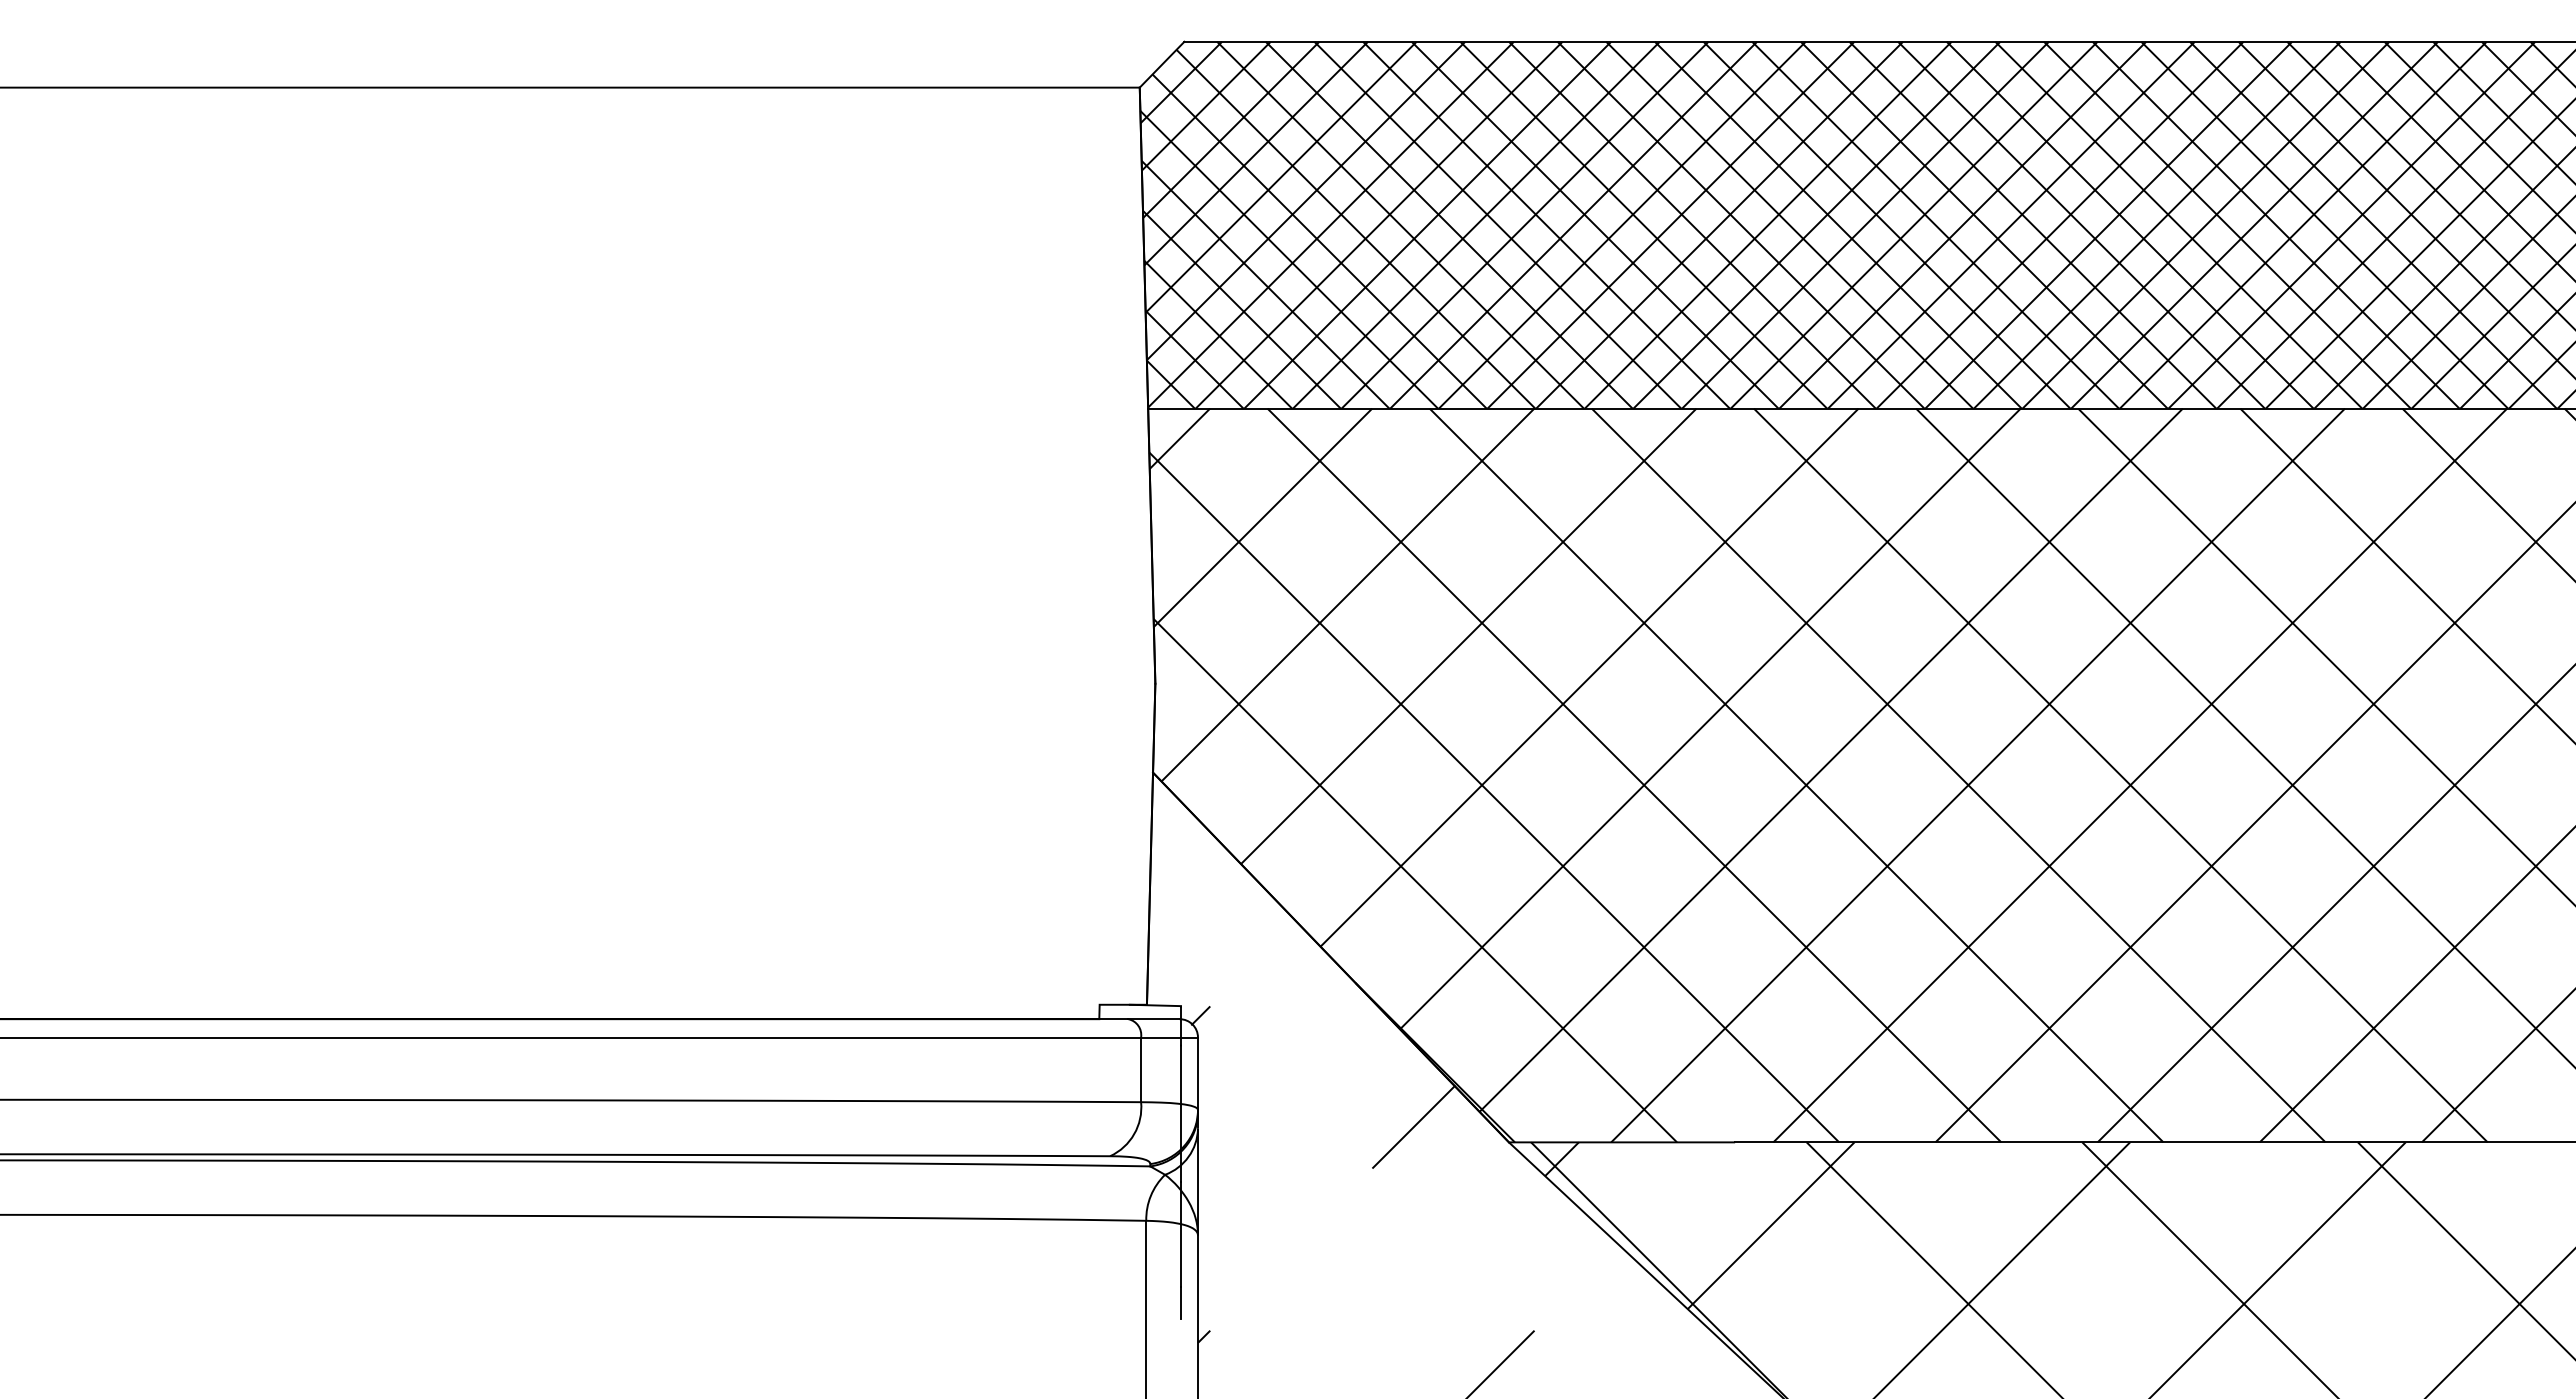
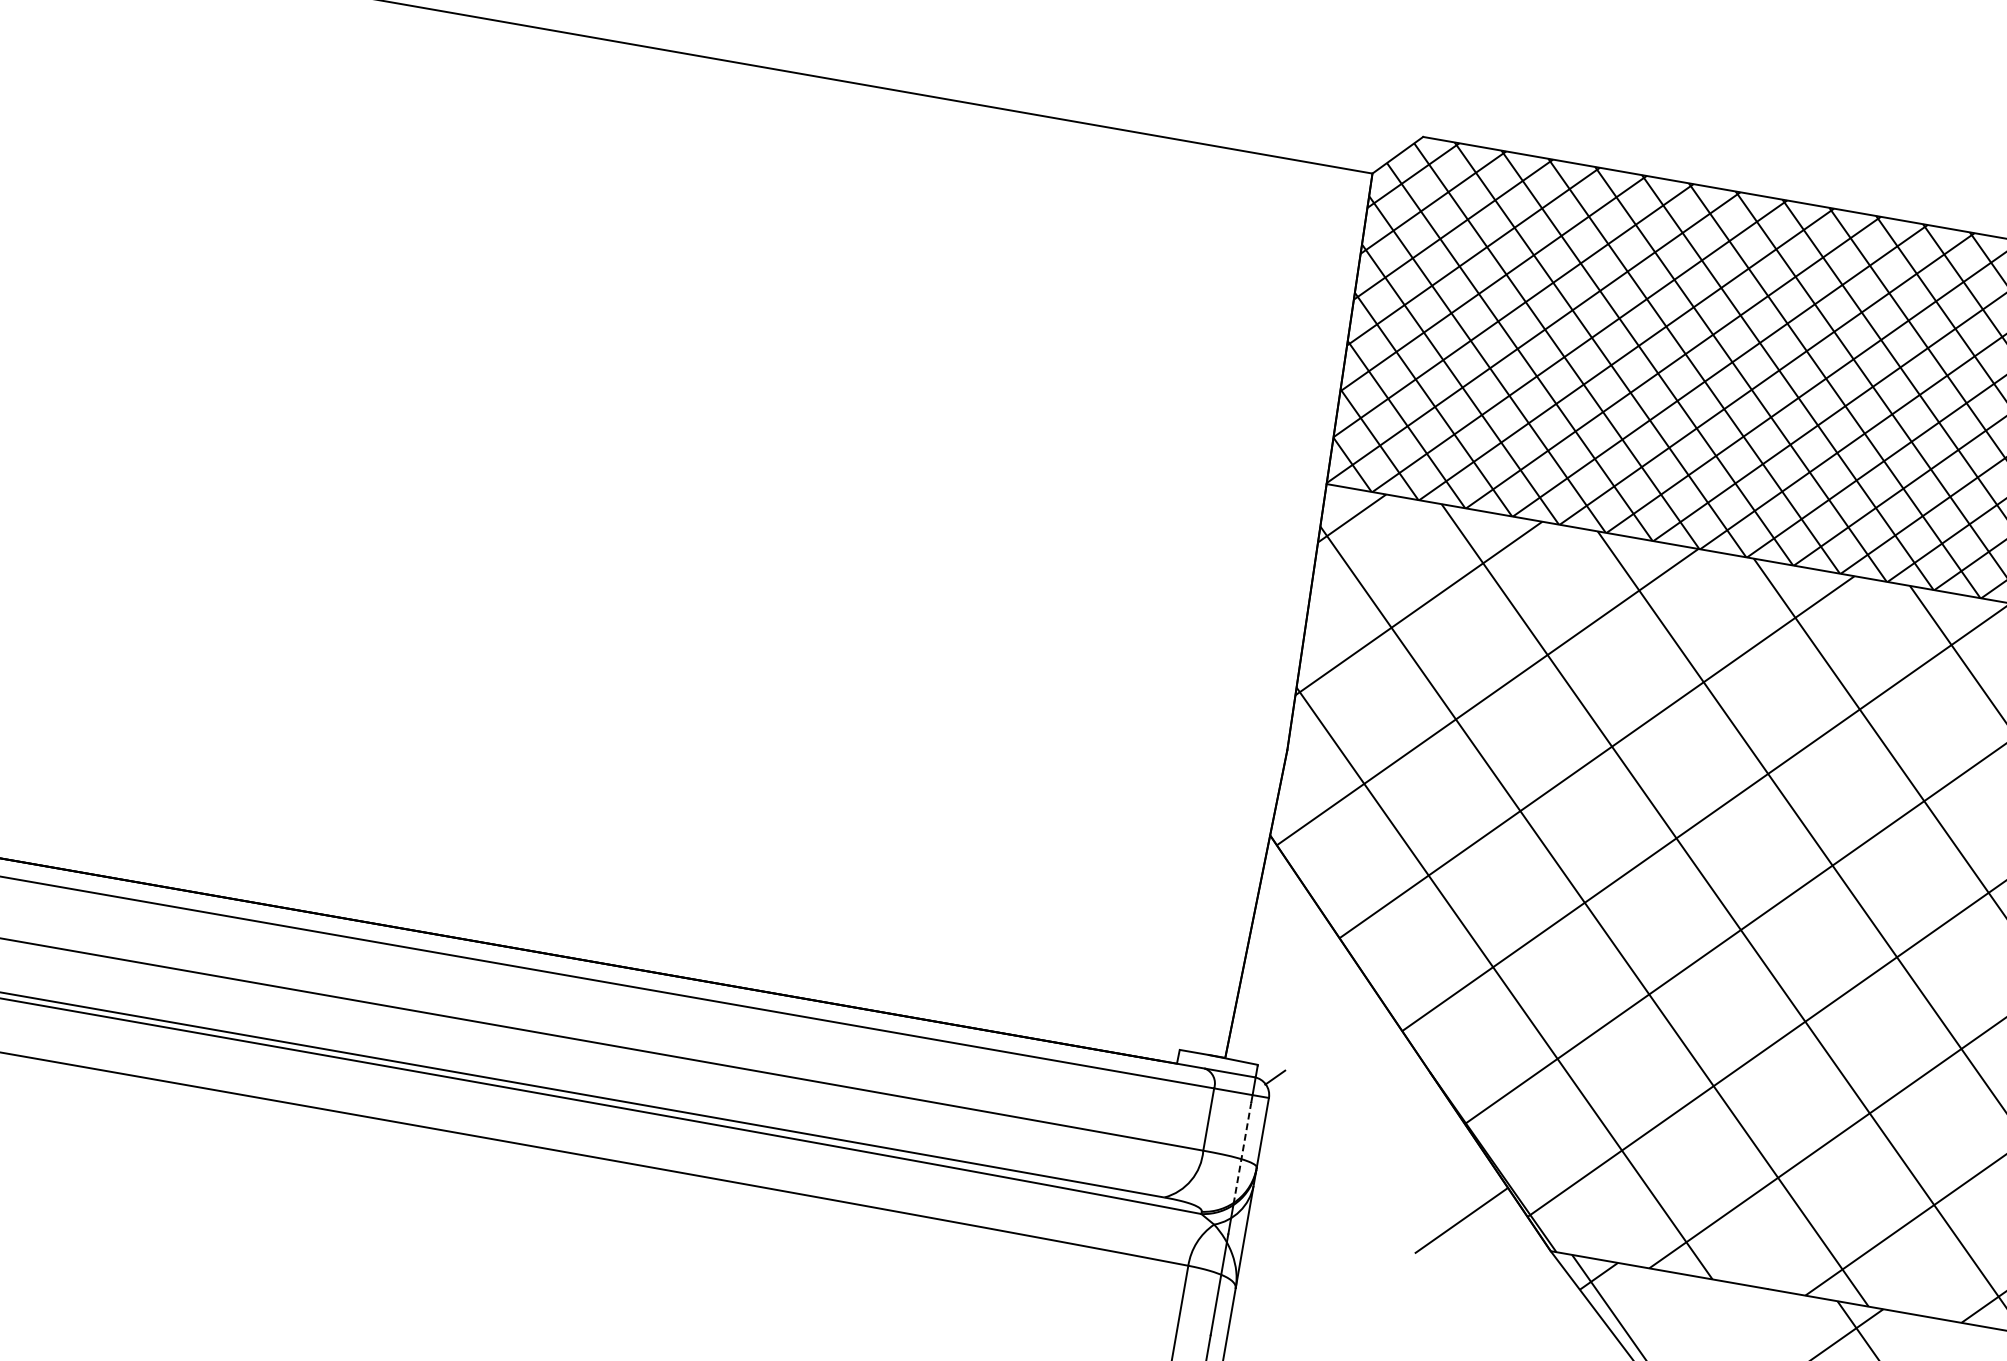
line: (1181, 1098) -> (1242, 1153), solid -> dashed

